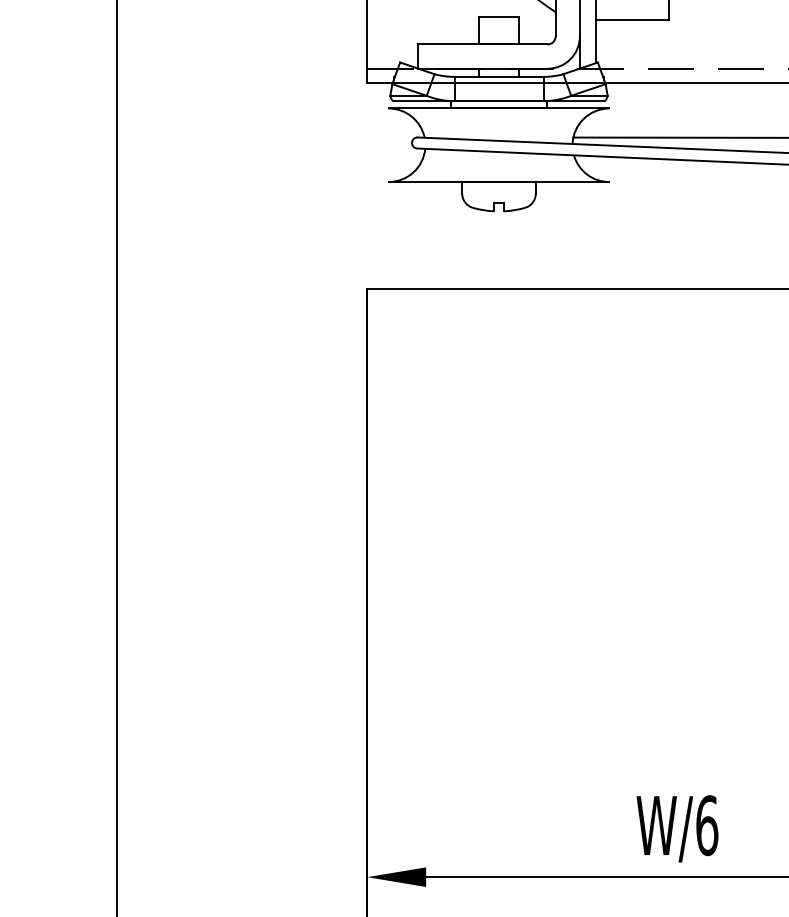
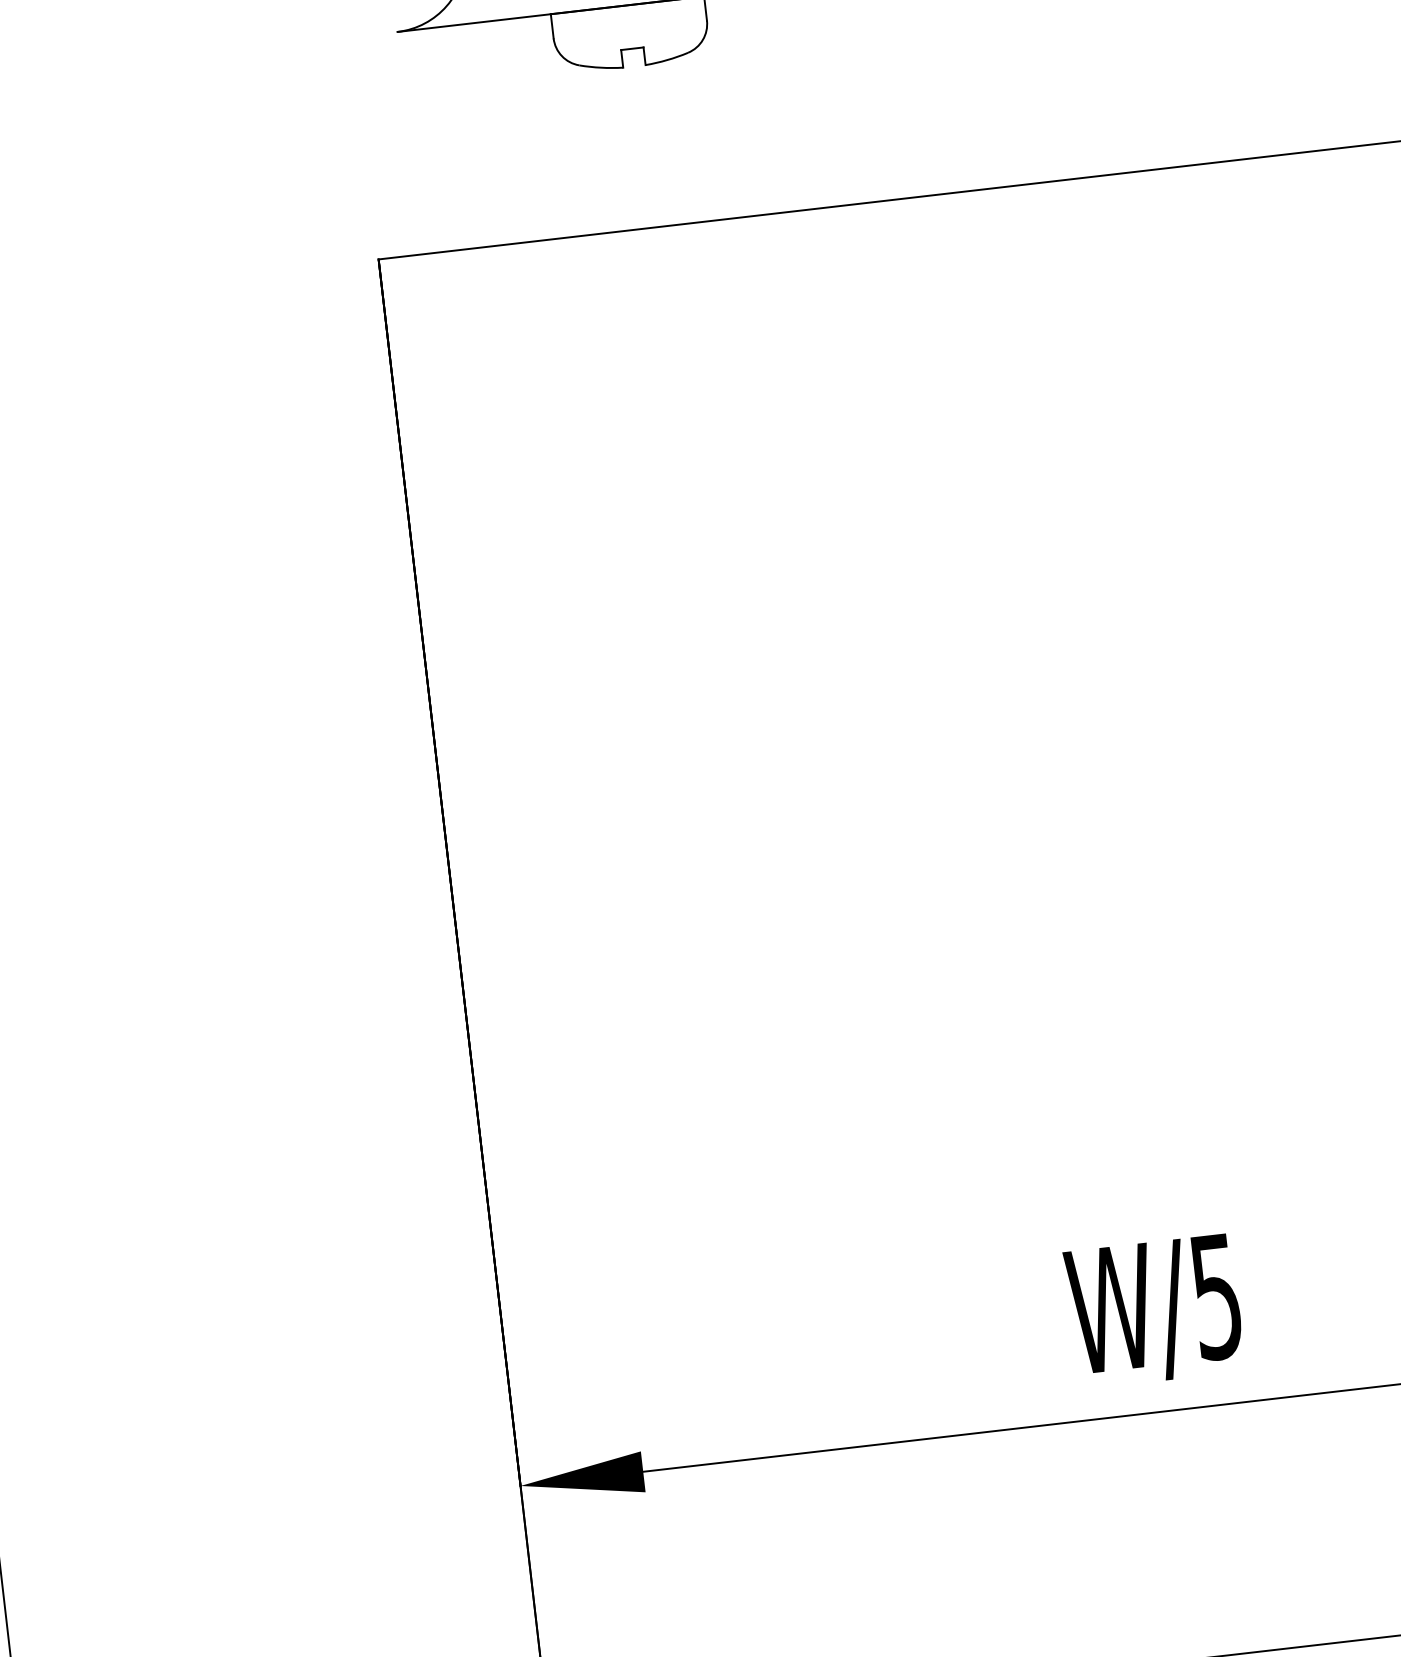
text: (707, 825) -> (1217, 1296), W/6 -> W/5

